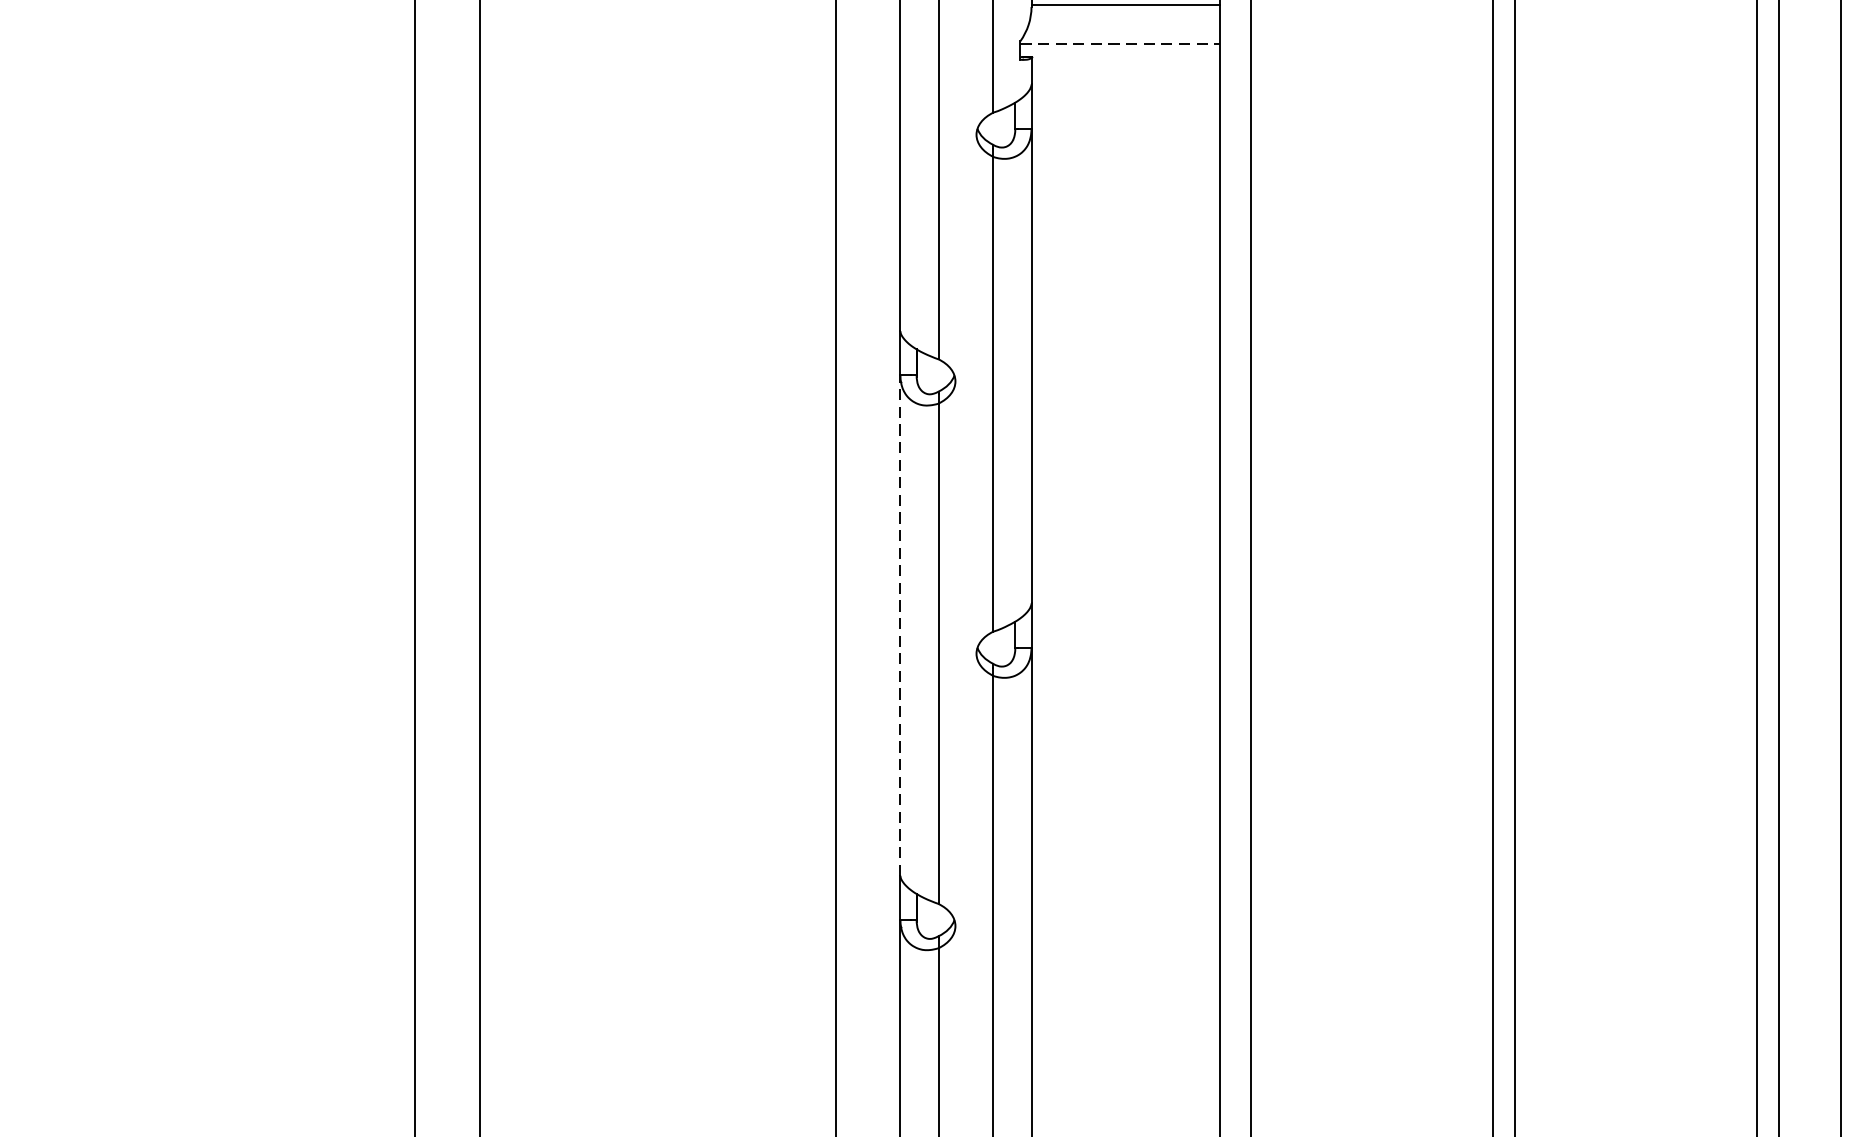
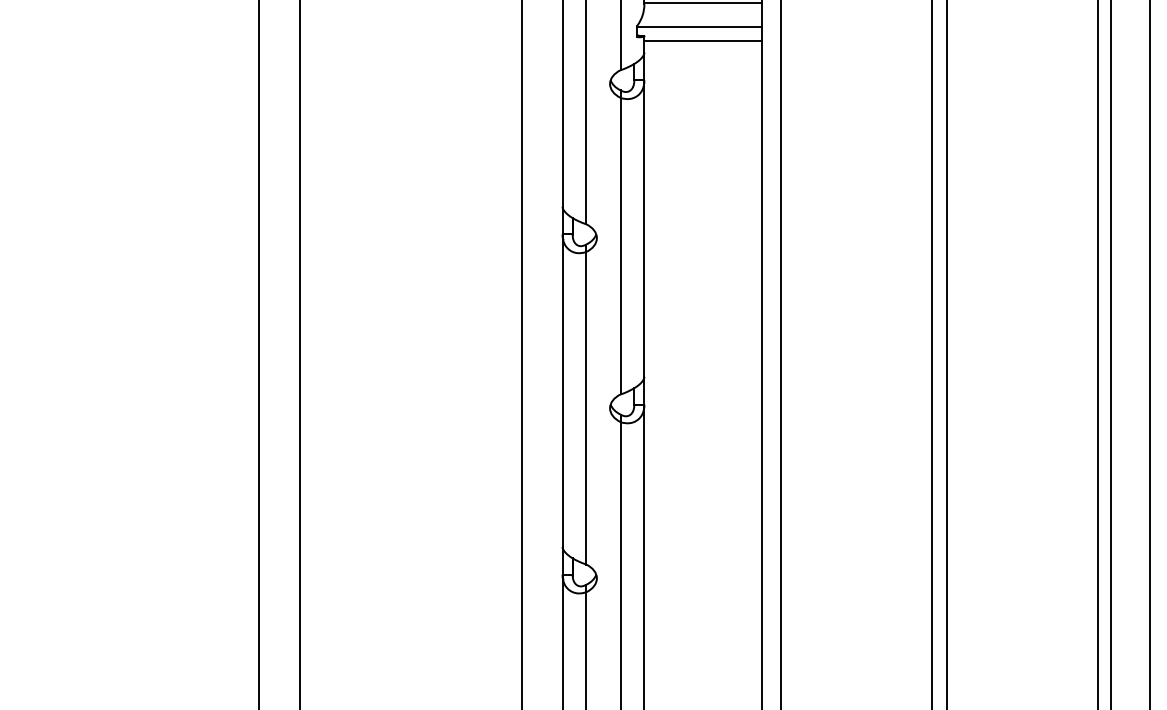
line: (1121, 44) -> (700, 27), dashed -> solid
line: (1126, 65) -> (703, 40), added
line: (900, 625) -> (562, 390), dashed -> solid

